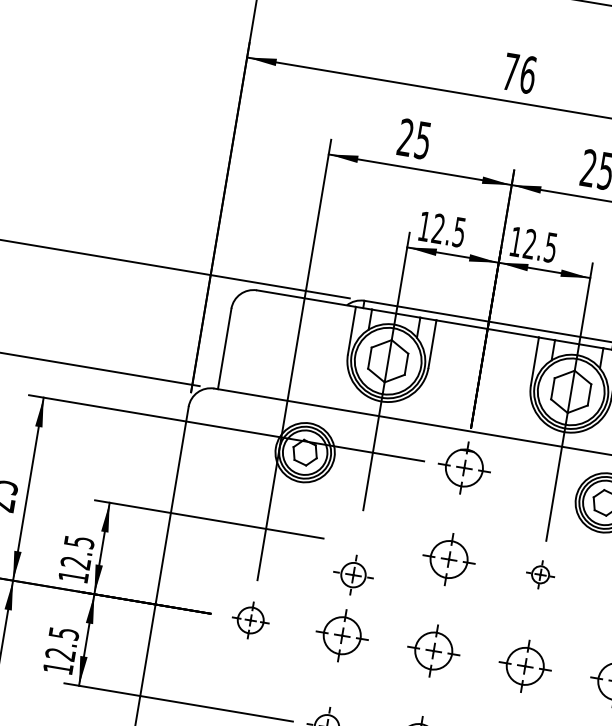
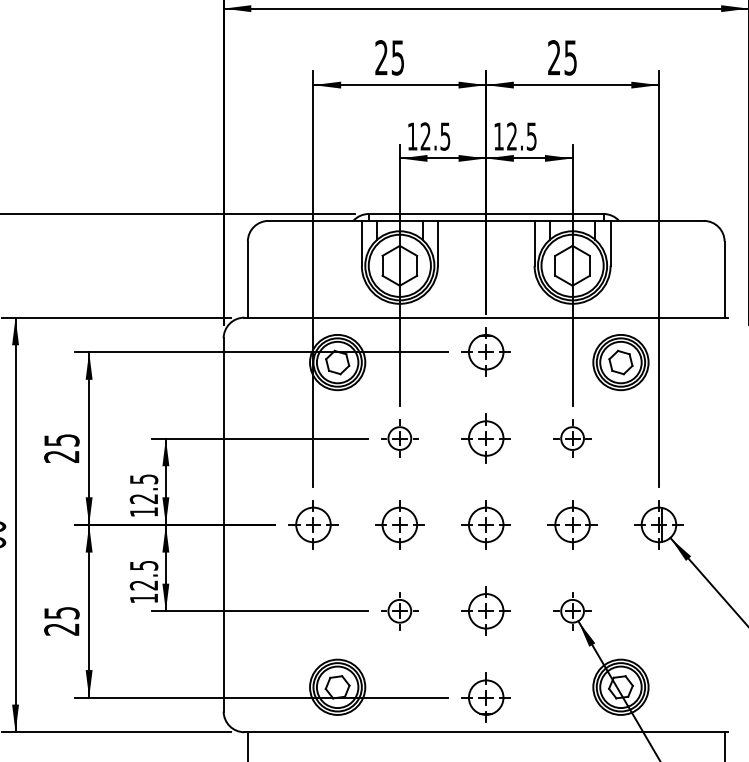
part: (540, 574) -> (572, 438), size x1.43
part: (353, 575) -> (399, 438), moved
part: (250, 619) -> (313, 524), size x1.43

